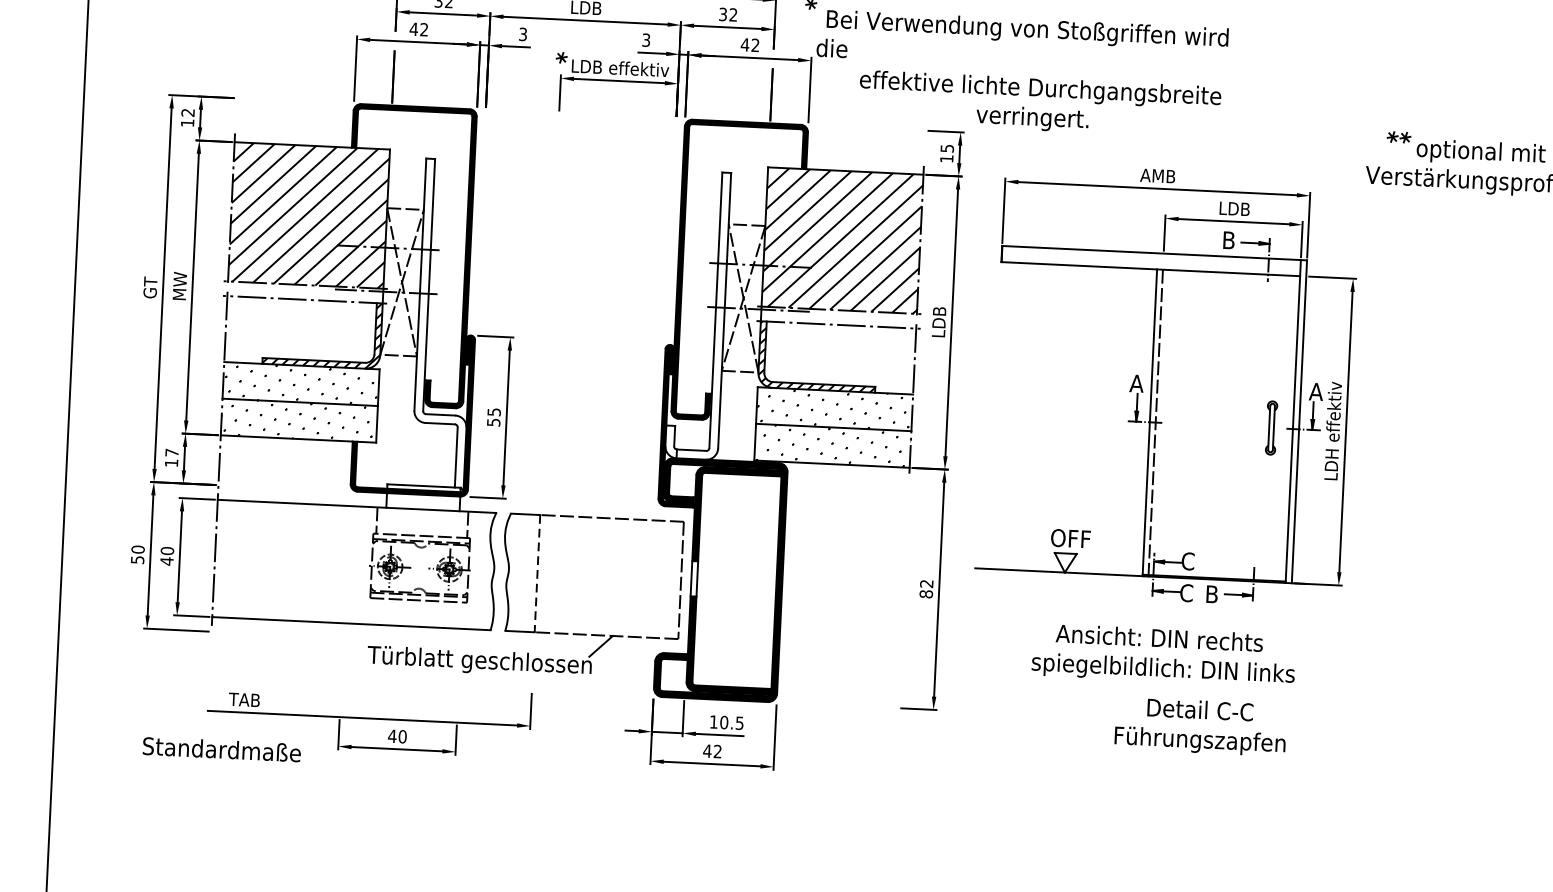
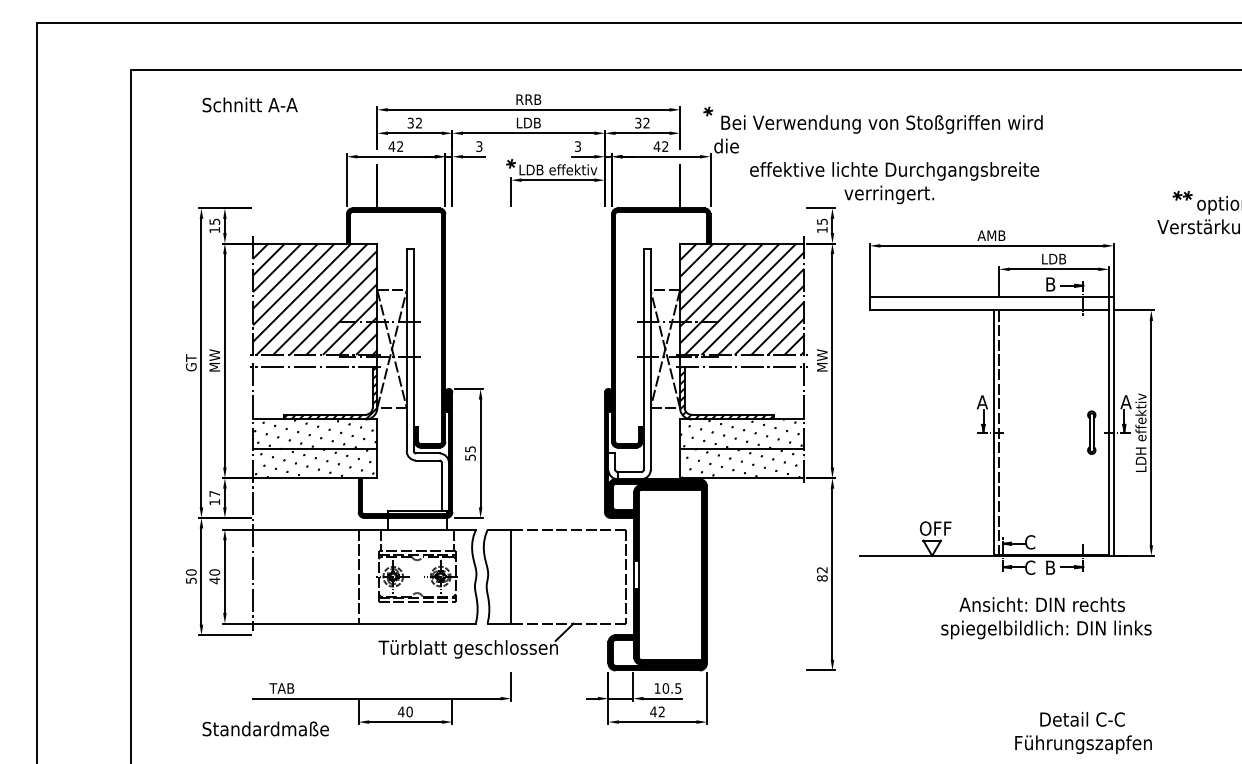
text: (187, 112) -> (214, 221), 12 -> 15
text: (939, 321) -> (822, 360), LDB -> MW
line: (346, 564) -> (358, 576), added
line: (537, 573) -> (511, 576), dashed -> solid
text: (1164, 655) -> (1046, 618), moved
text: (1200, 726) -> (1083, 732), moved

